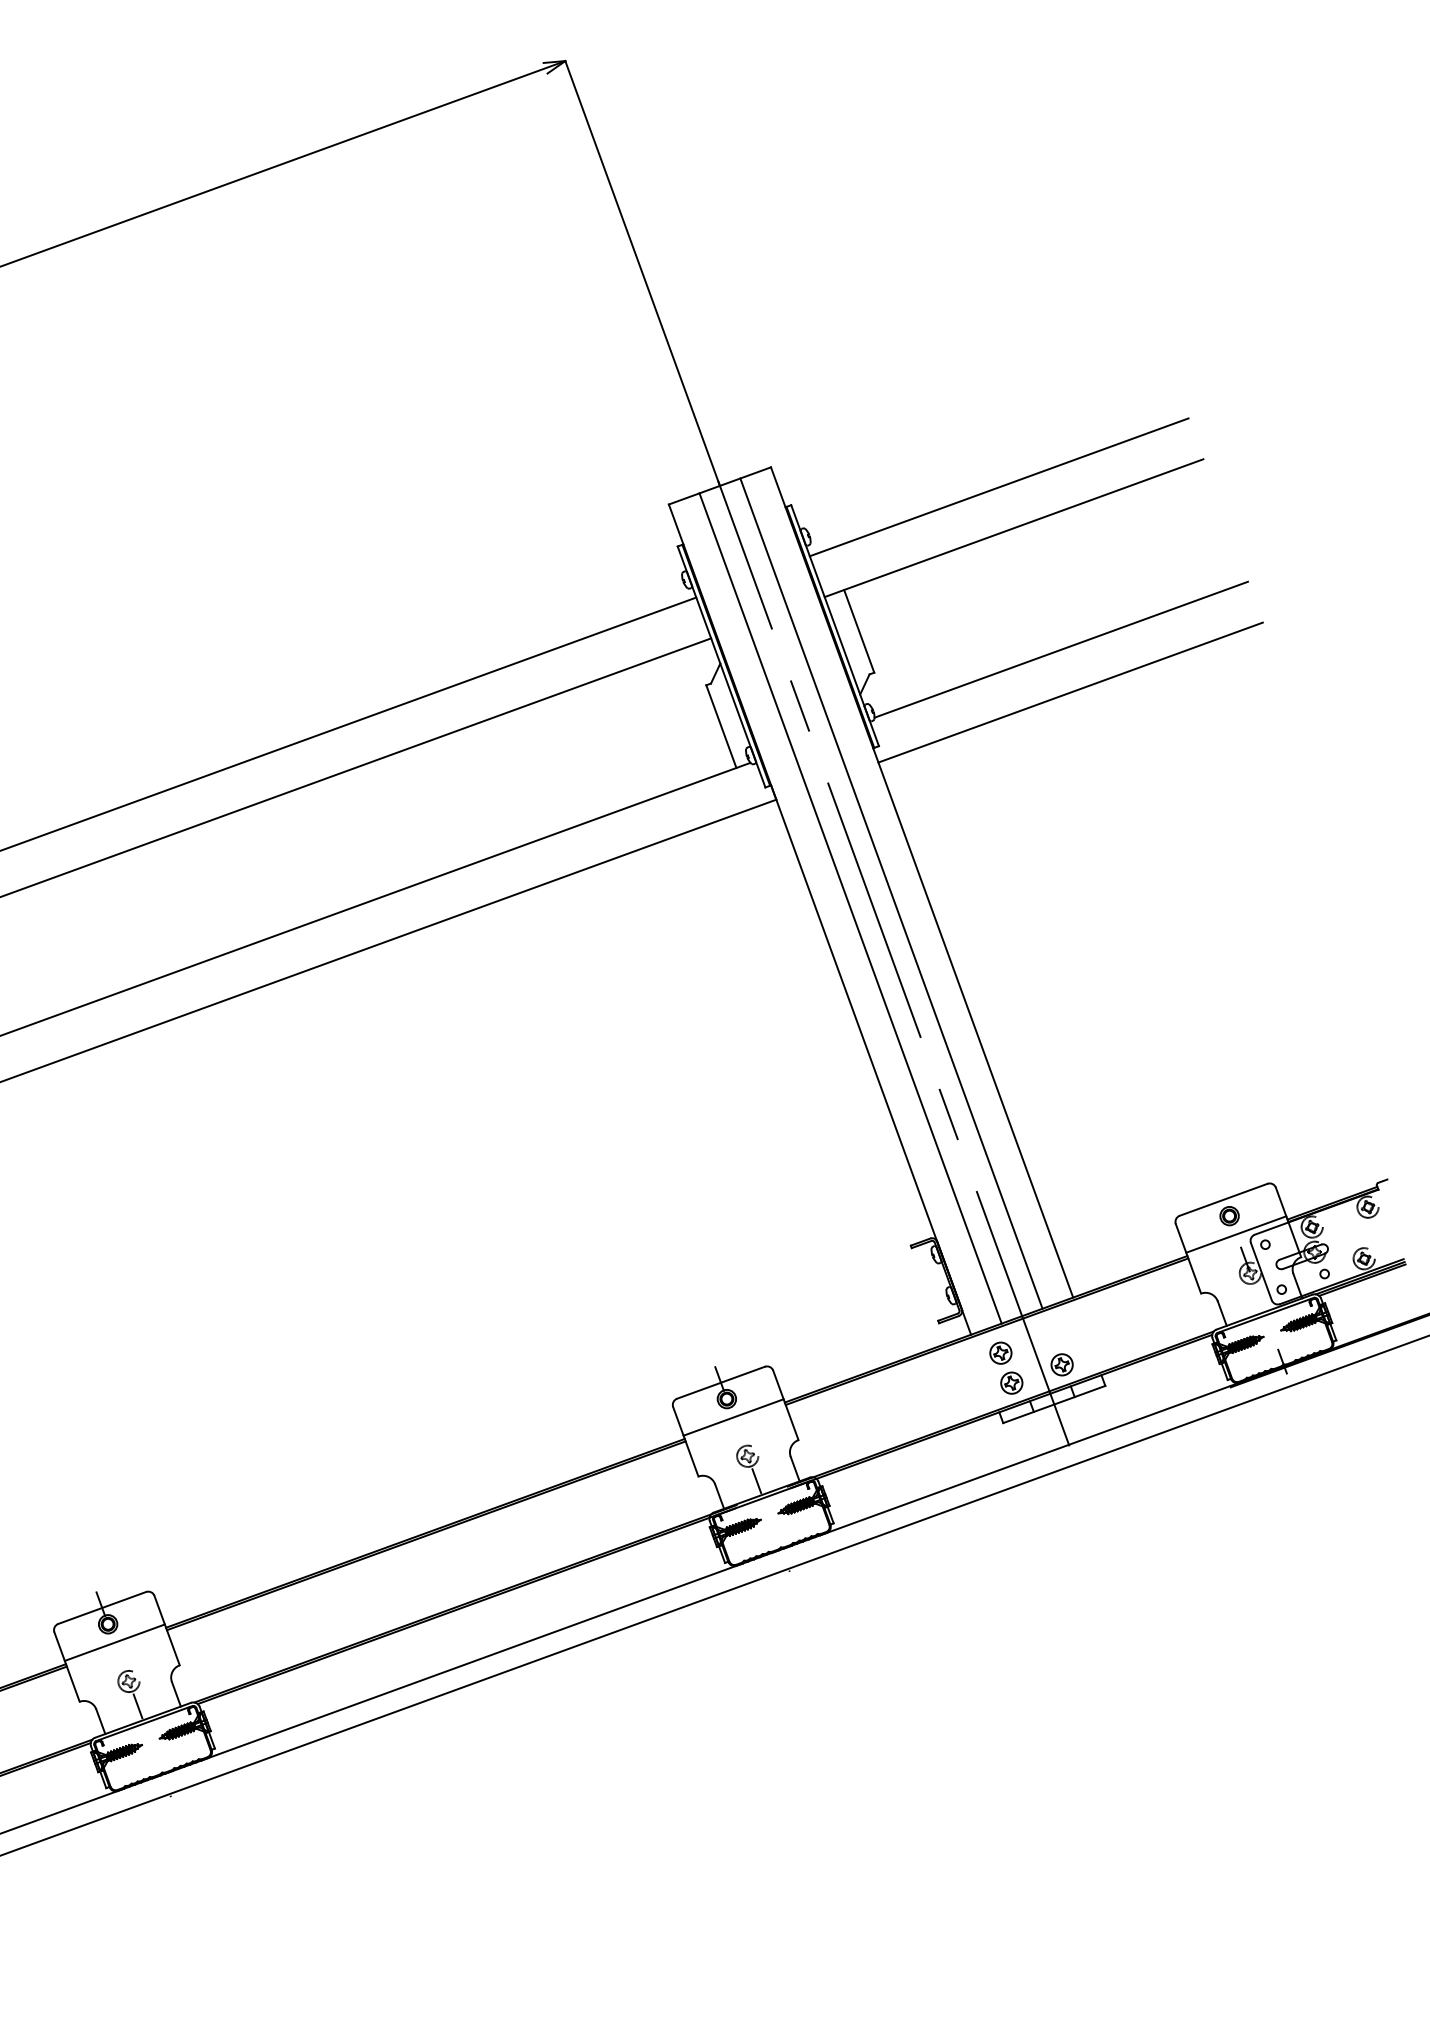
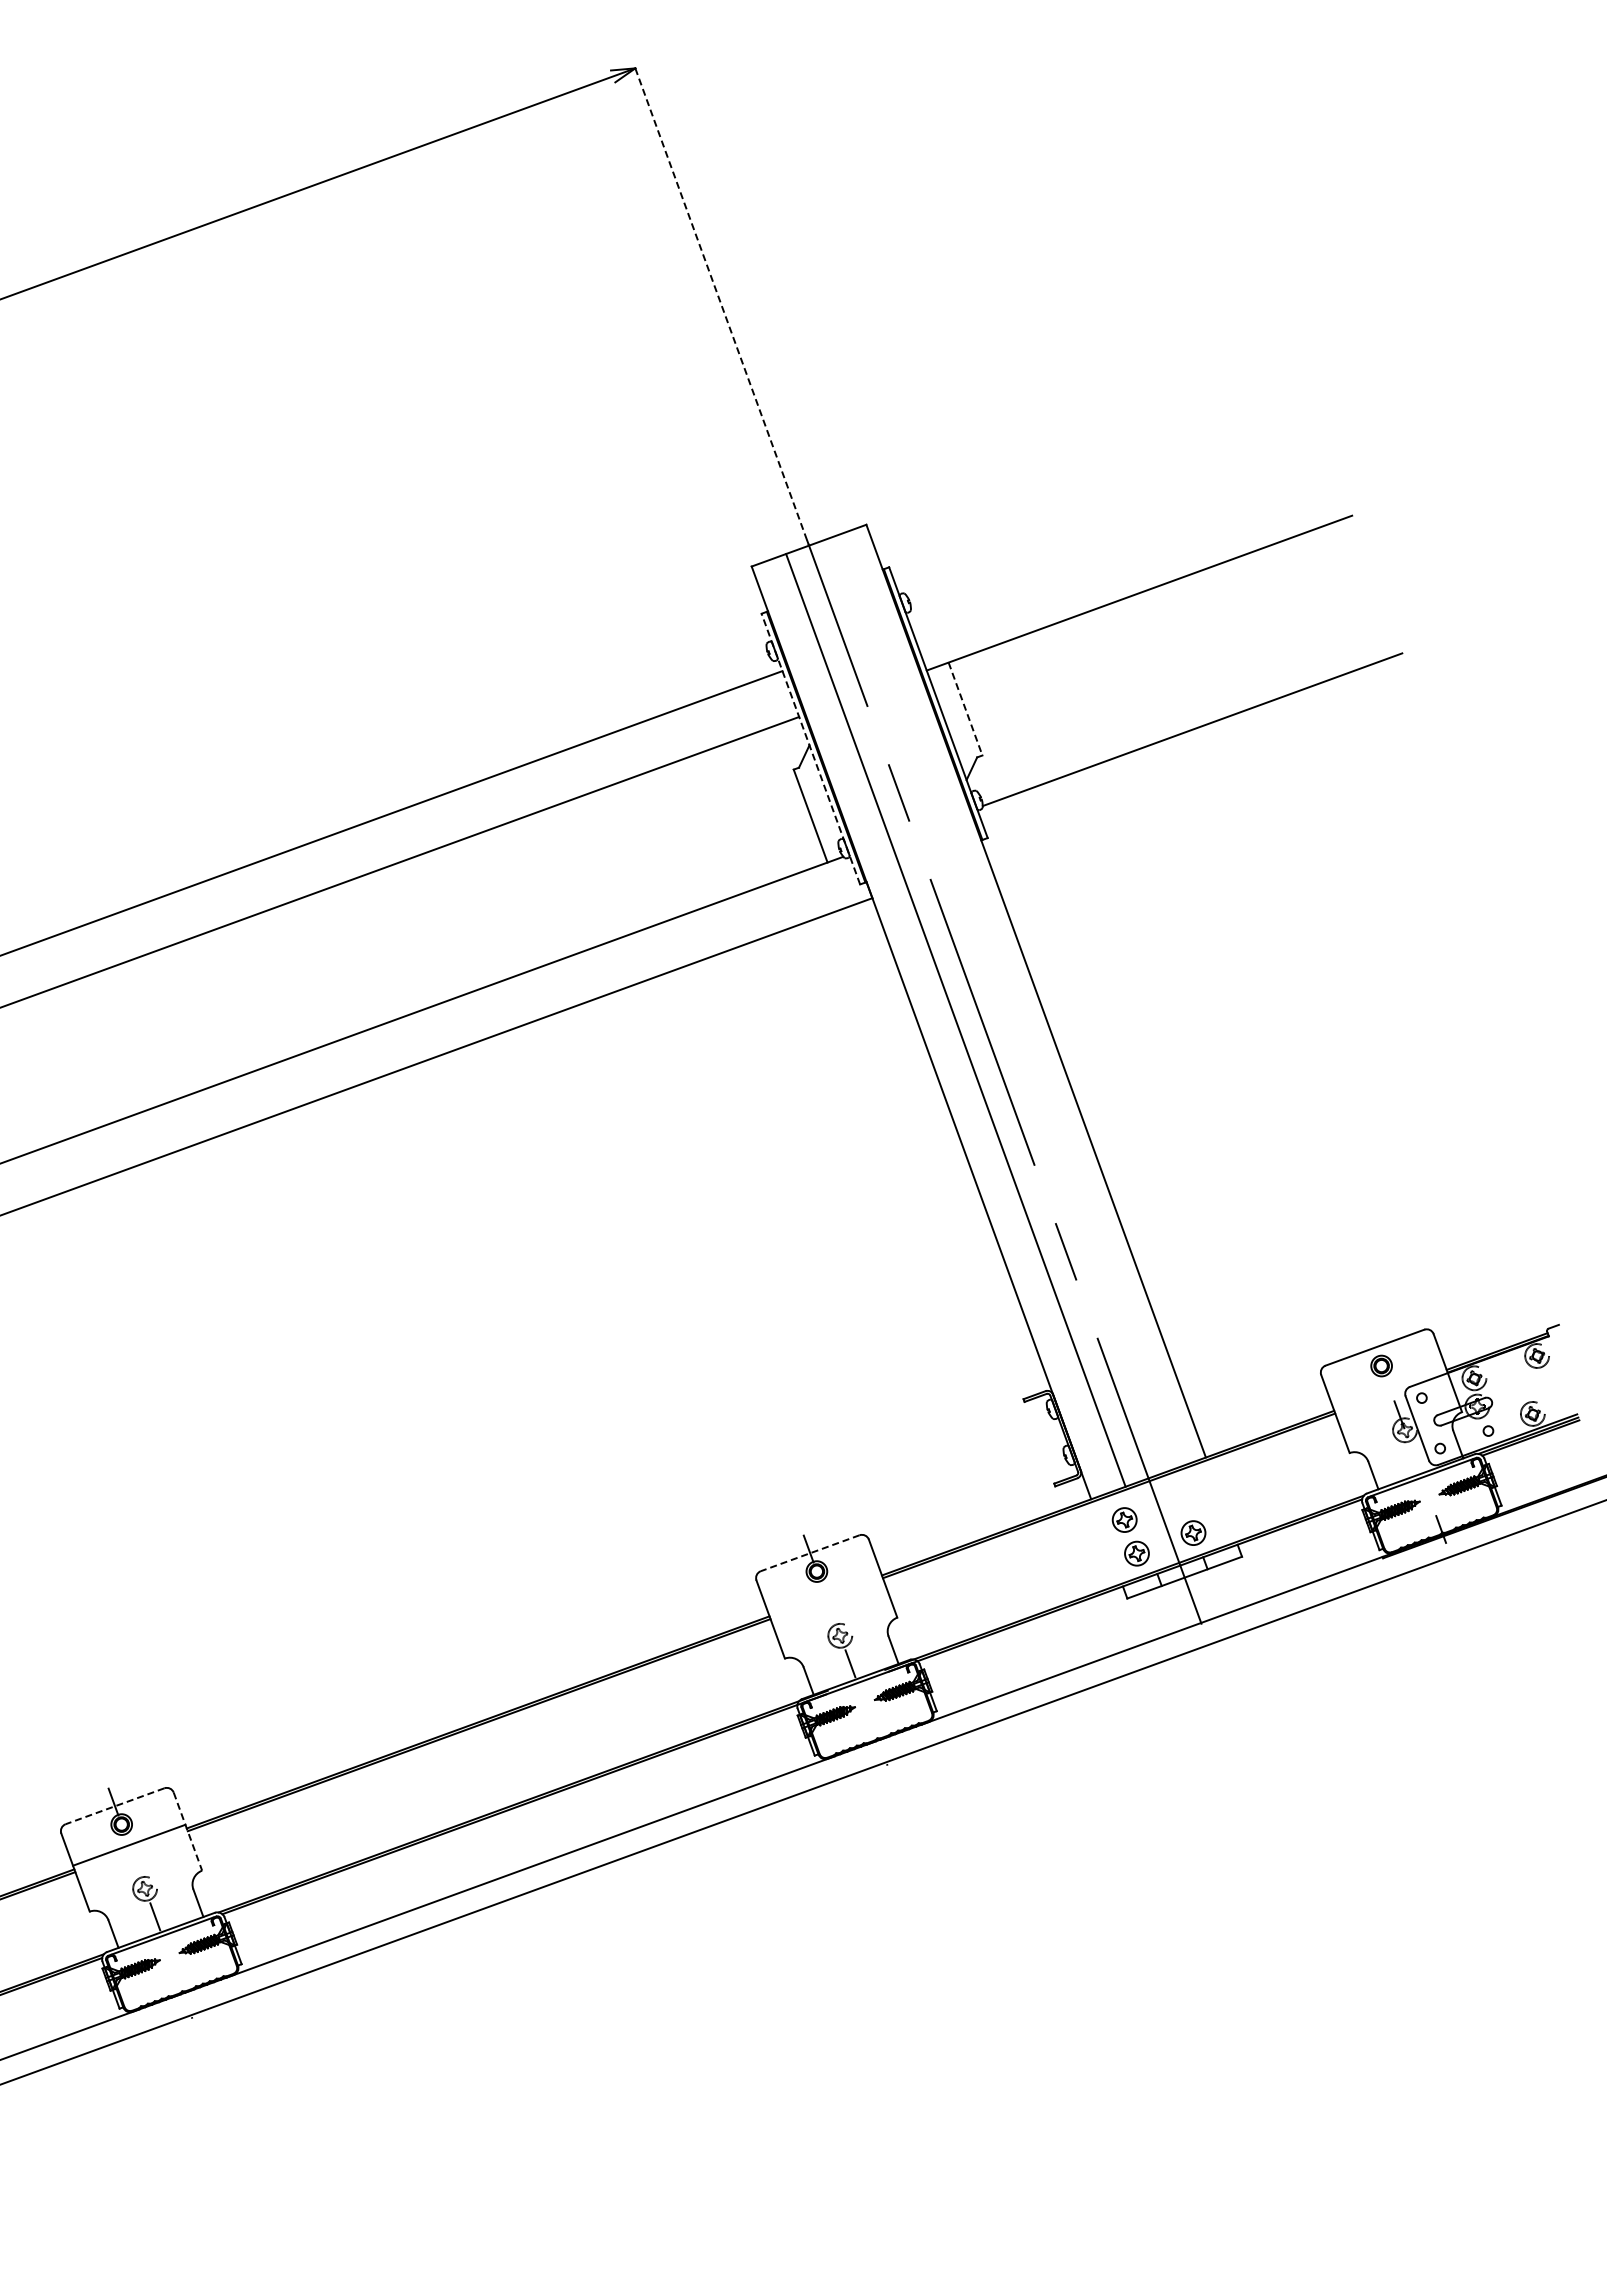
line: (642, 273) -> (722, 307), solid -> dashed
line: (998, 486) -> (1122, 546), removed
line: (859, 631) -> (965, 709), solid -> dashed
line: (721, 666) -> (810, 748), solid -> dashed
line: (1070, 692) -> (1202, 777), removed
line: (891, 893) -> (1001, 1003), removed
line: (1235, 1234) -> (1388, 1386), removed
line: (720, 1383) -> (809, 1553), solid -> dashed
line: (733, 1416) -> (824, 1591), removed
line: (102, 1608) -> (115, 1806), solid -> dashed
line: (166, 1630) -> (187, 1831), solid -> dashed

